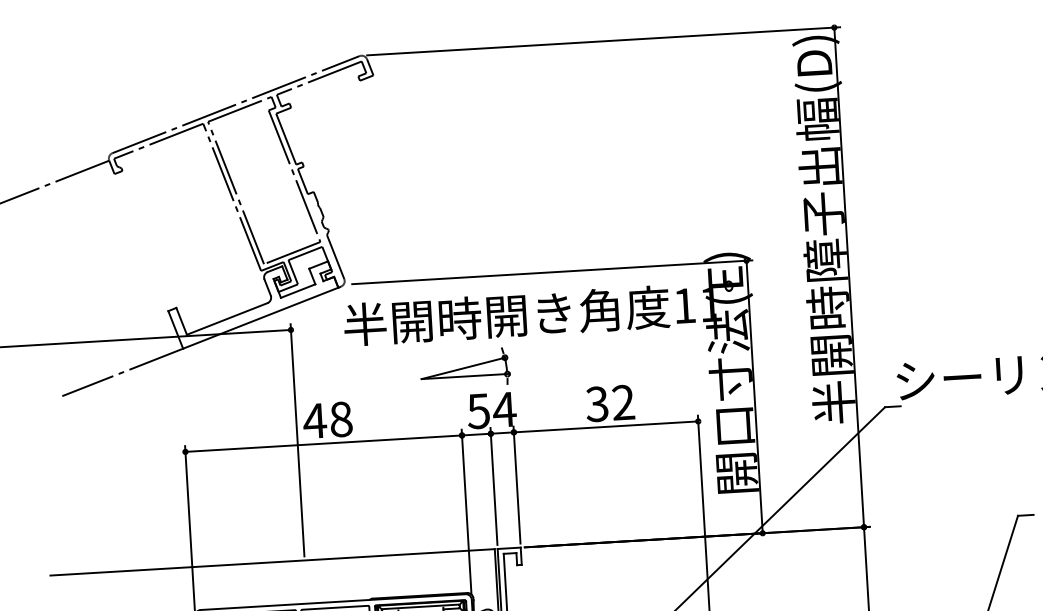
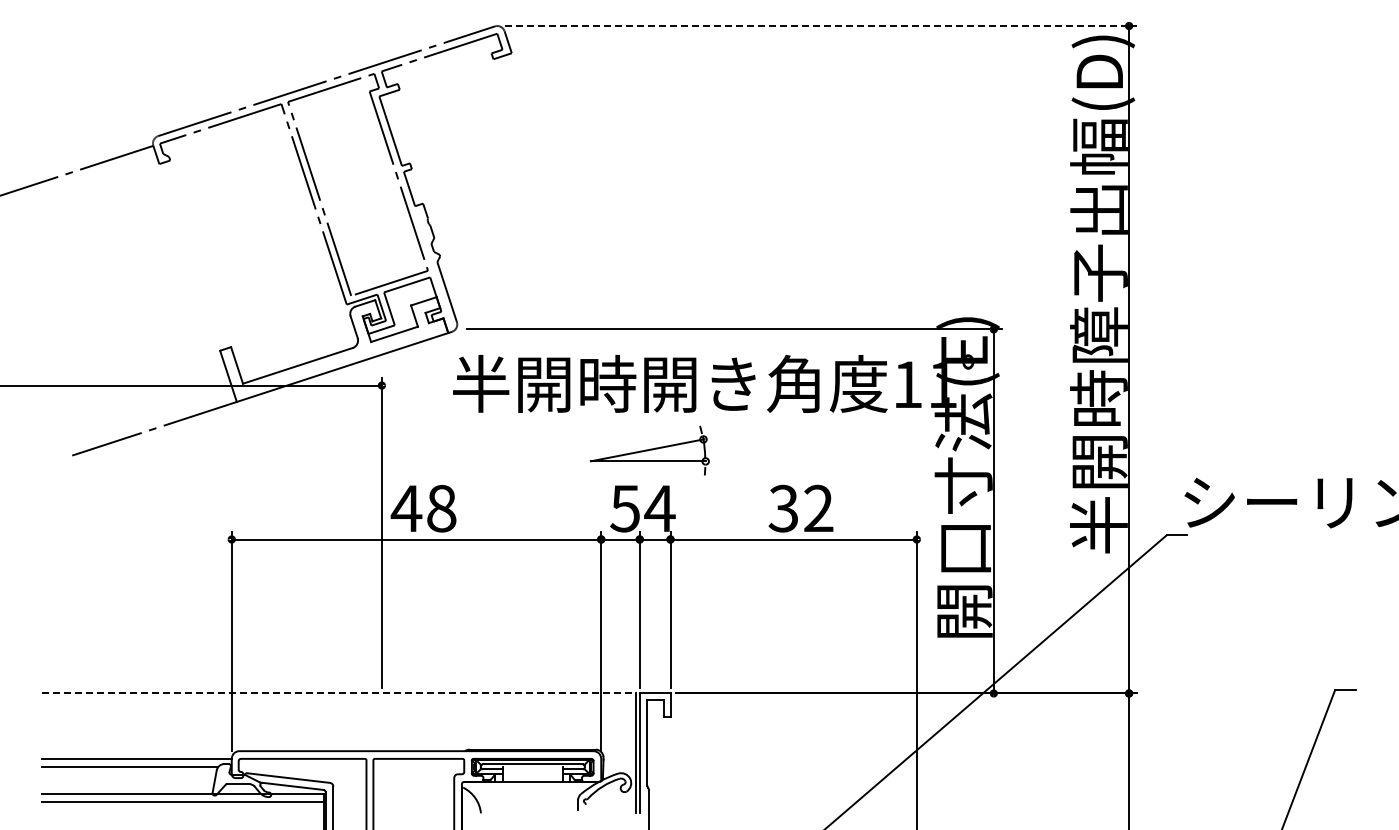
line: (603, 41) -> (820, 26), solid -> dashed
part: (465, 368) -> (649, 450), moved
line: (272, 562) -> (339, 693), solid -> dashed

